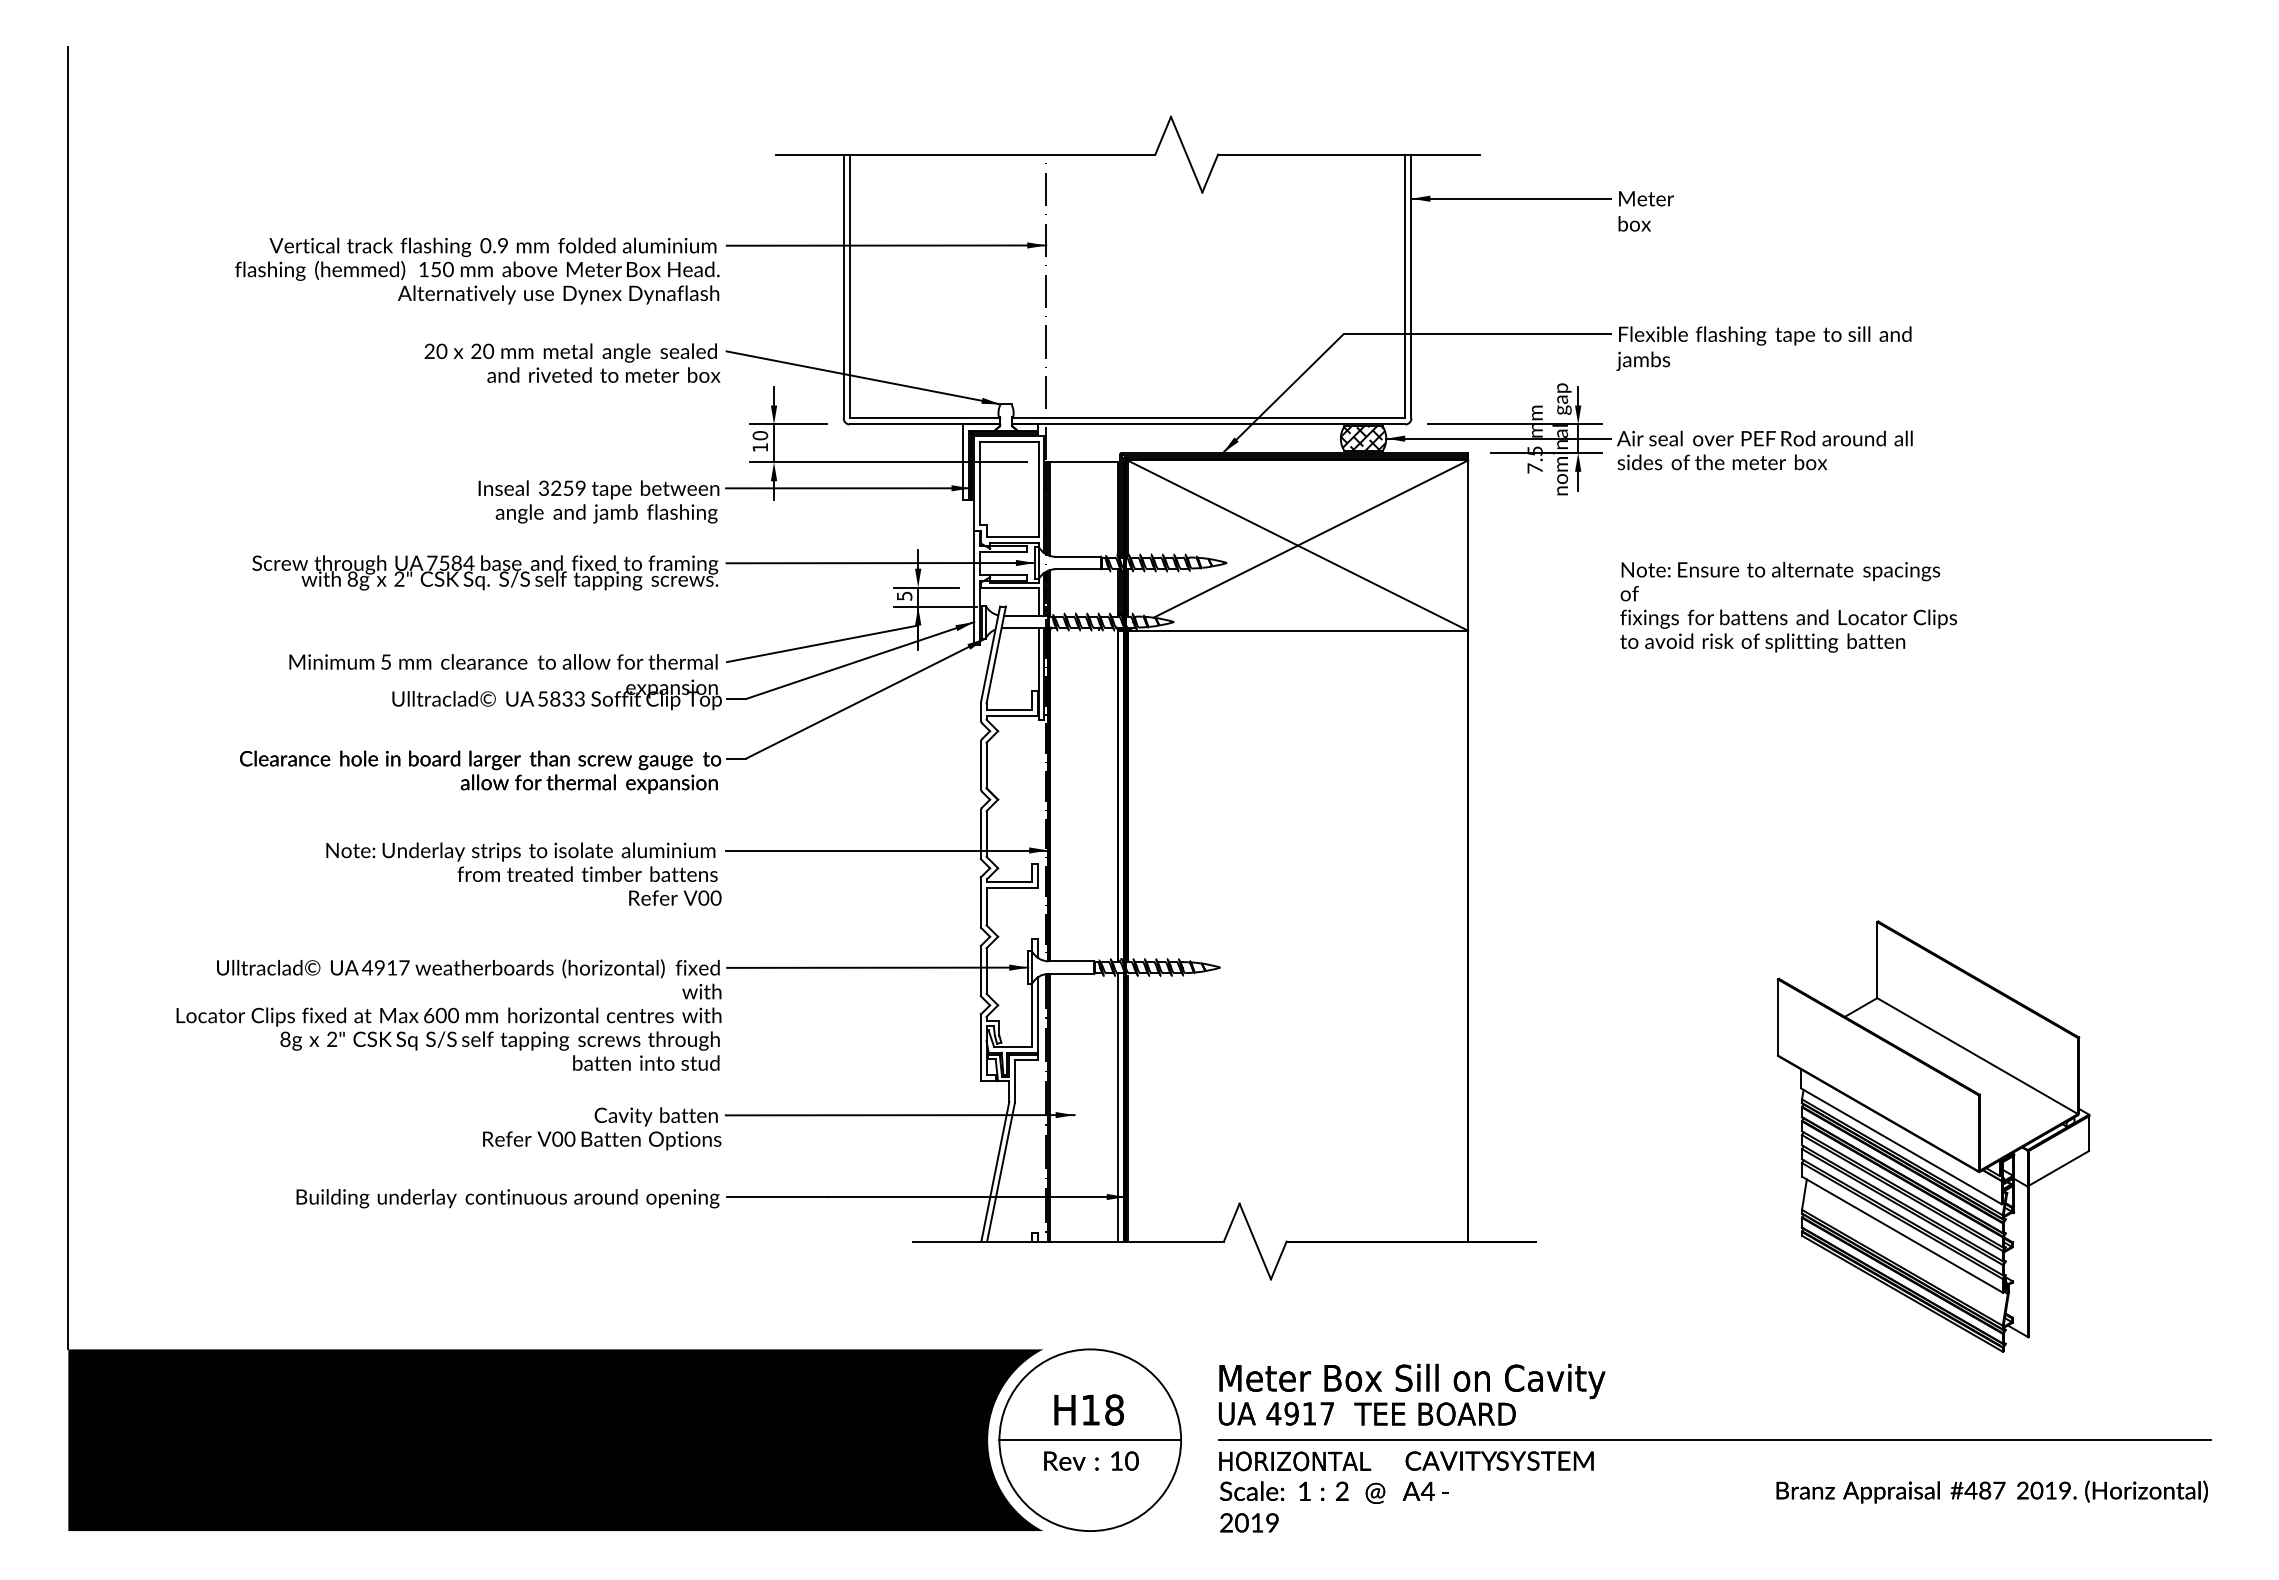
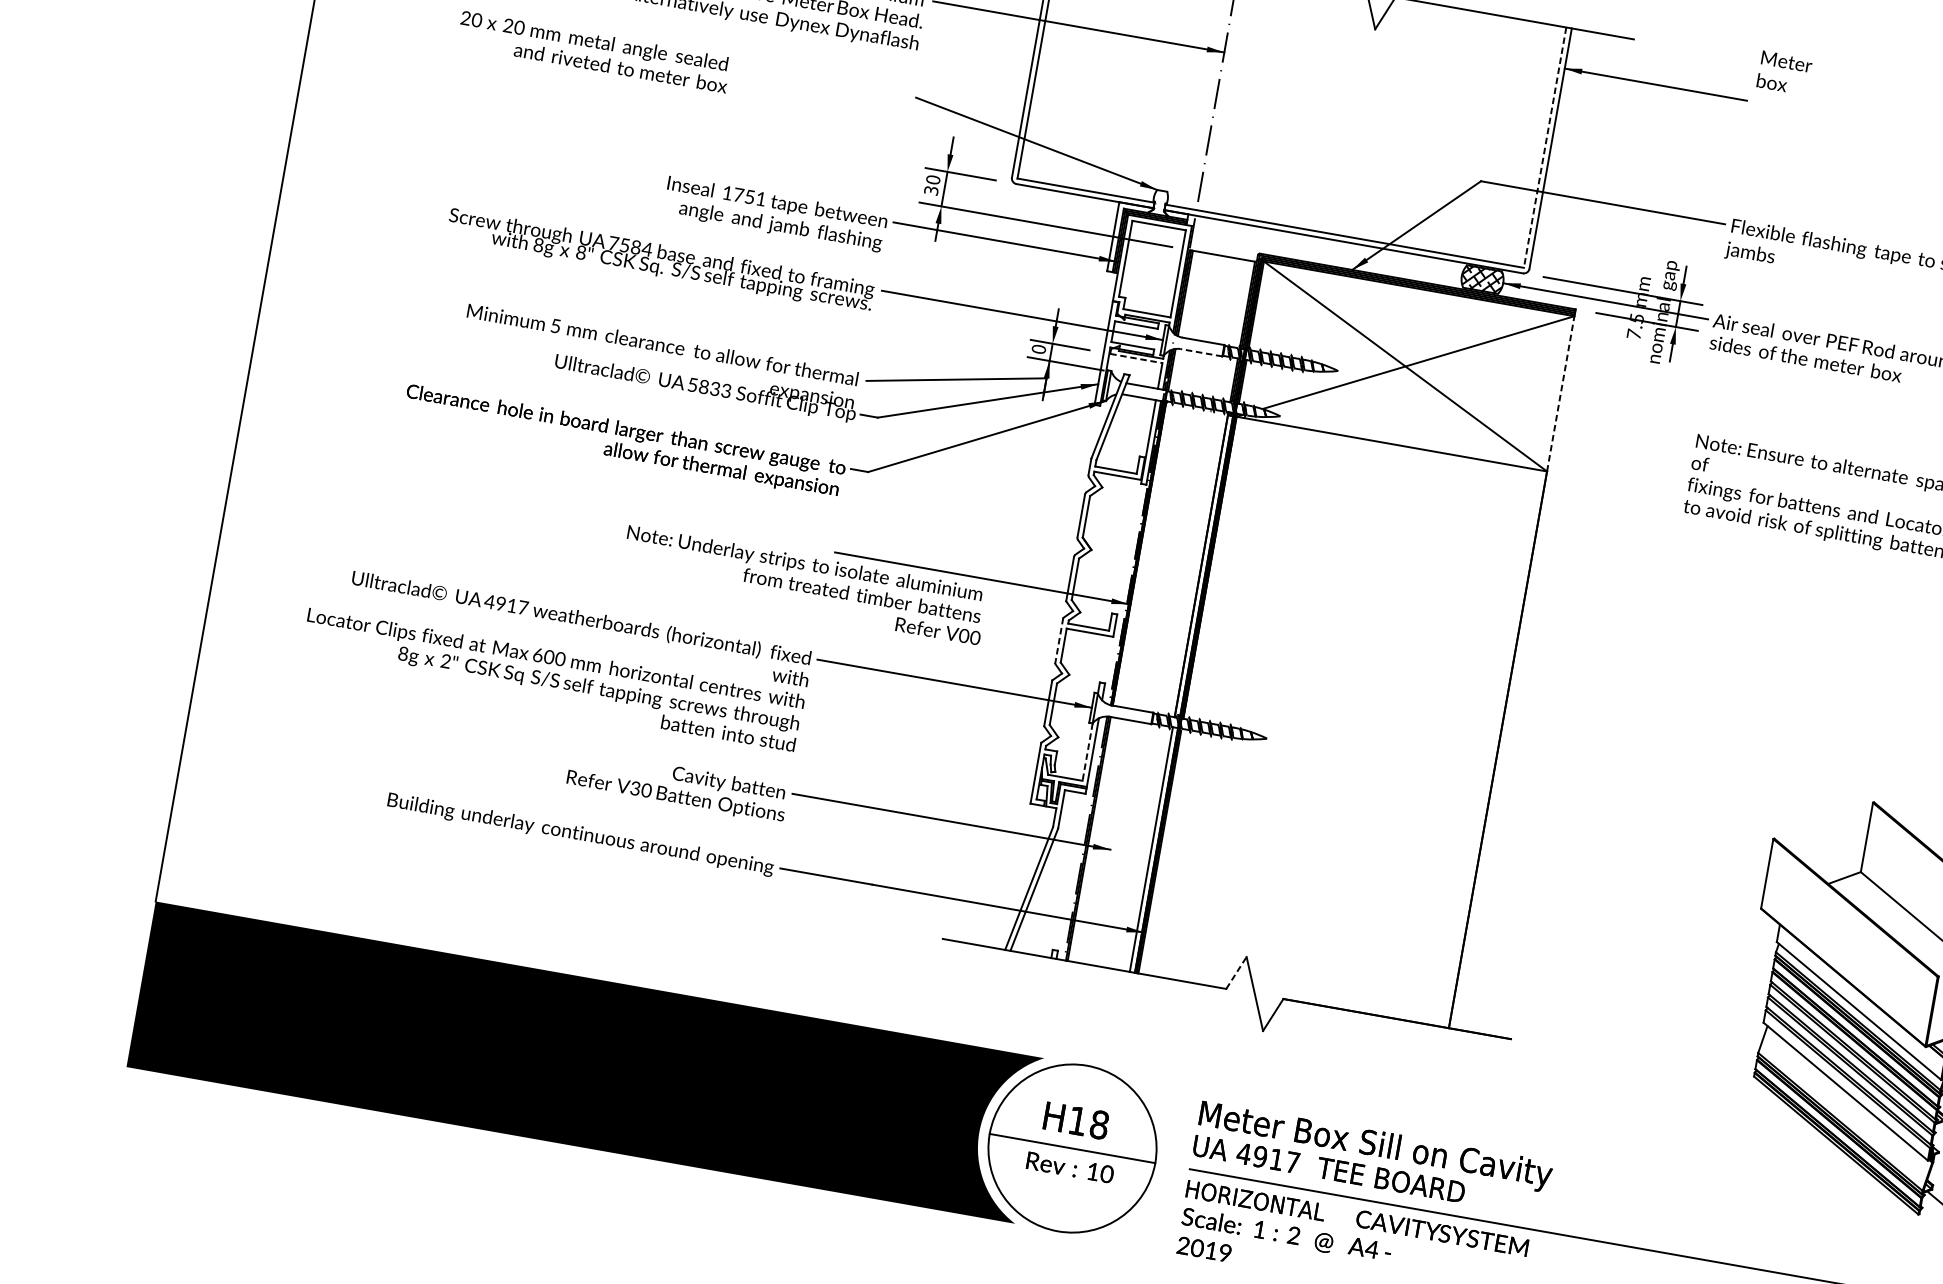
text: (1645, 211) -> (1783, 73), moved
line: (1405, 286) -> (1545, 147), solid -> dashed
text: (572, 362) -> (594, 51), moved
text: (760, 447) -> (931, 190), 10 -> 30
text: (562, 487) -> (744, 195), 3259 -> 1751
line: (1468, 545) -> (1561, 393), solid -> dashed
line: (1078, 569) -> (1201, 353), solid -> dashed
text: (399, 579) -> (581, 253), 2" -> 8"
line: (1009, 587) -> (1135, 358), solid -> dashed
text: (904, 595) -> (1038, 348), 5 -> 0
text: (523, 873) -> (803, 584), moved
line: (980, 903) -> (1058, 641), solid -> dashed
line: (1031, 1015) -> (1087, 751), solid -> dashed
text: (557, 1138) -> (635, 787), V00 -> V30
line: (1231, 1222) -> (1236, 972), solid -> dashed

